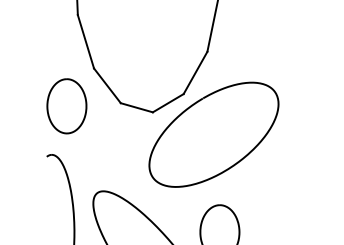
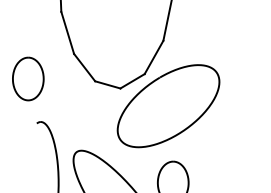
curve: (48, 106) -> (13, 79), moved

